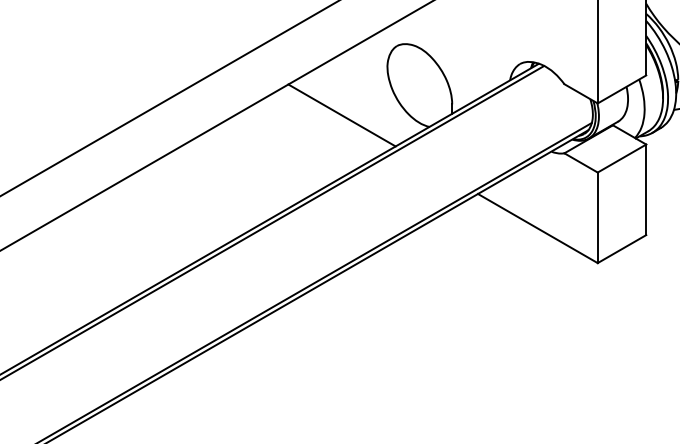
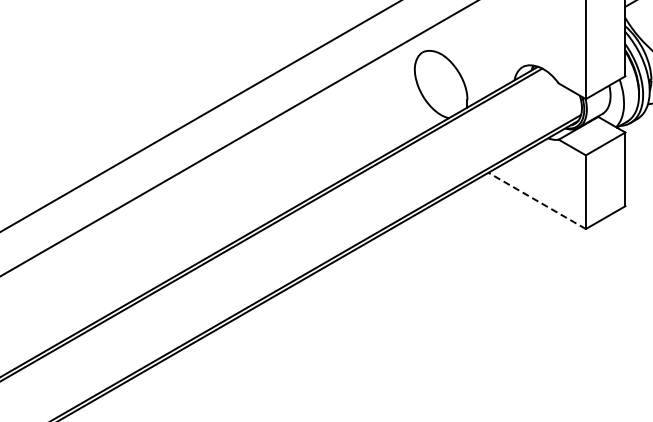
line: (341, 114) -> (377, 108), removed
line: (537, 228) -> (536, 200), solid -> dashed

